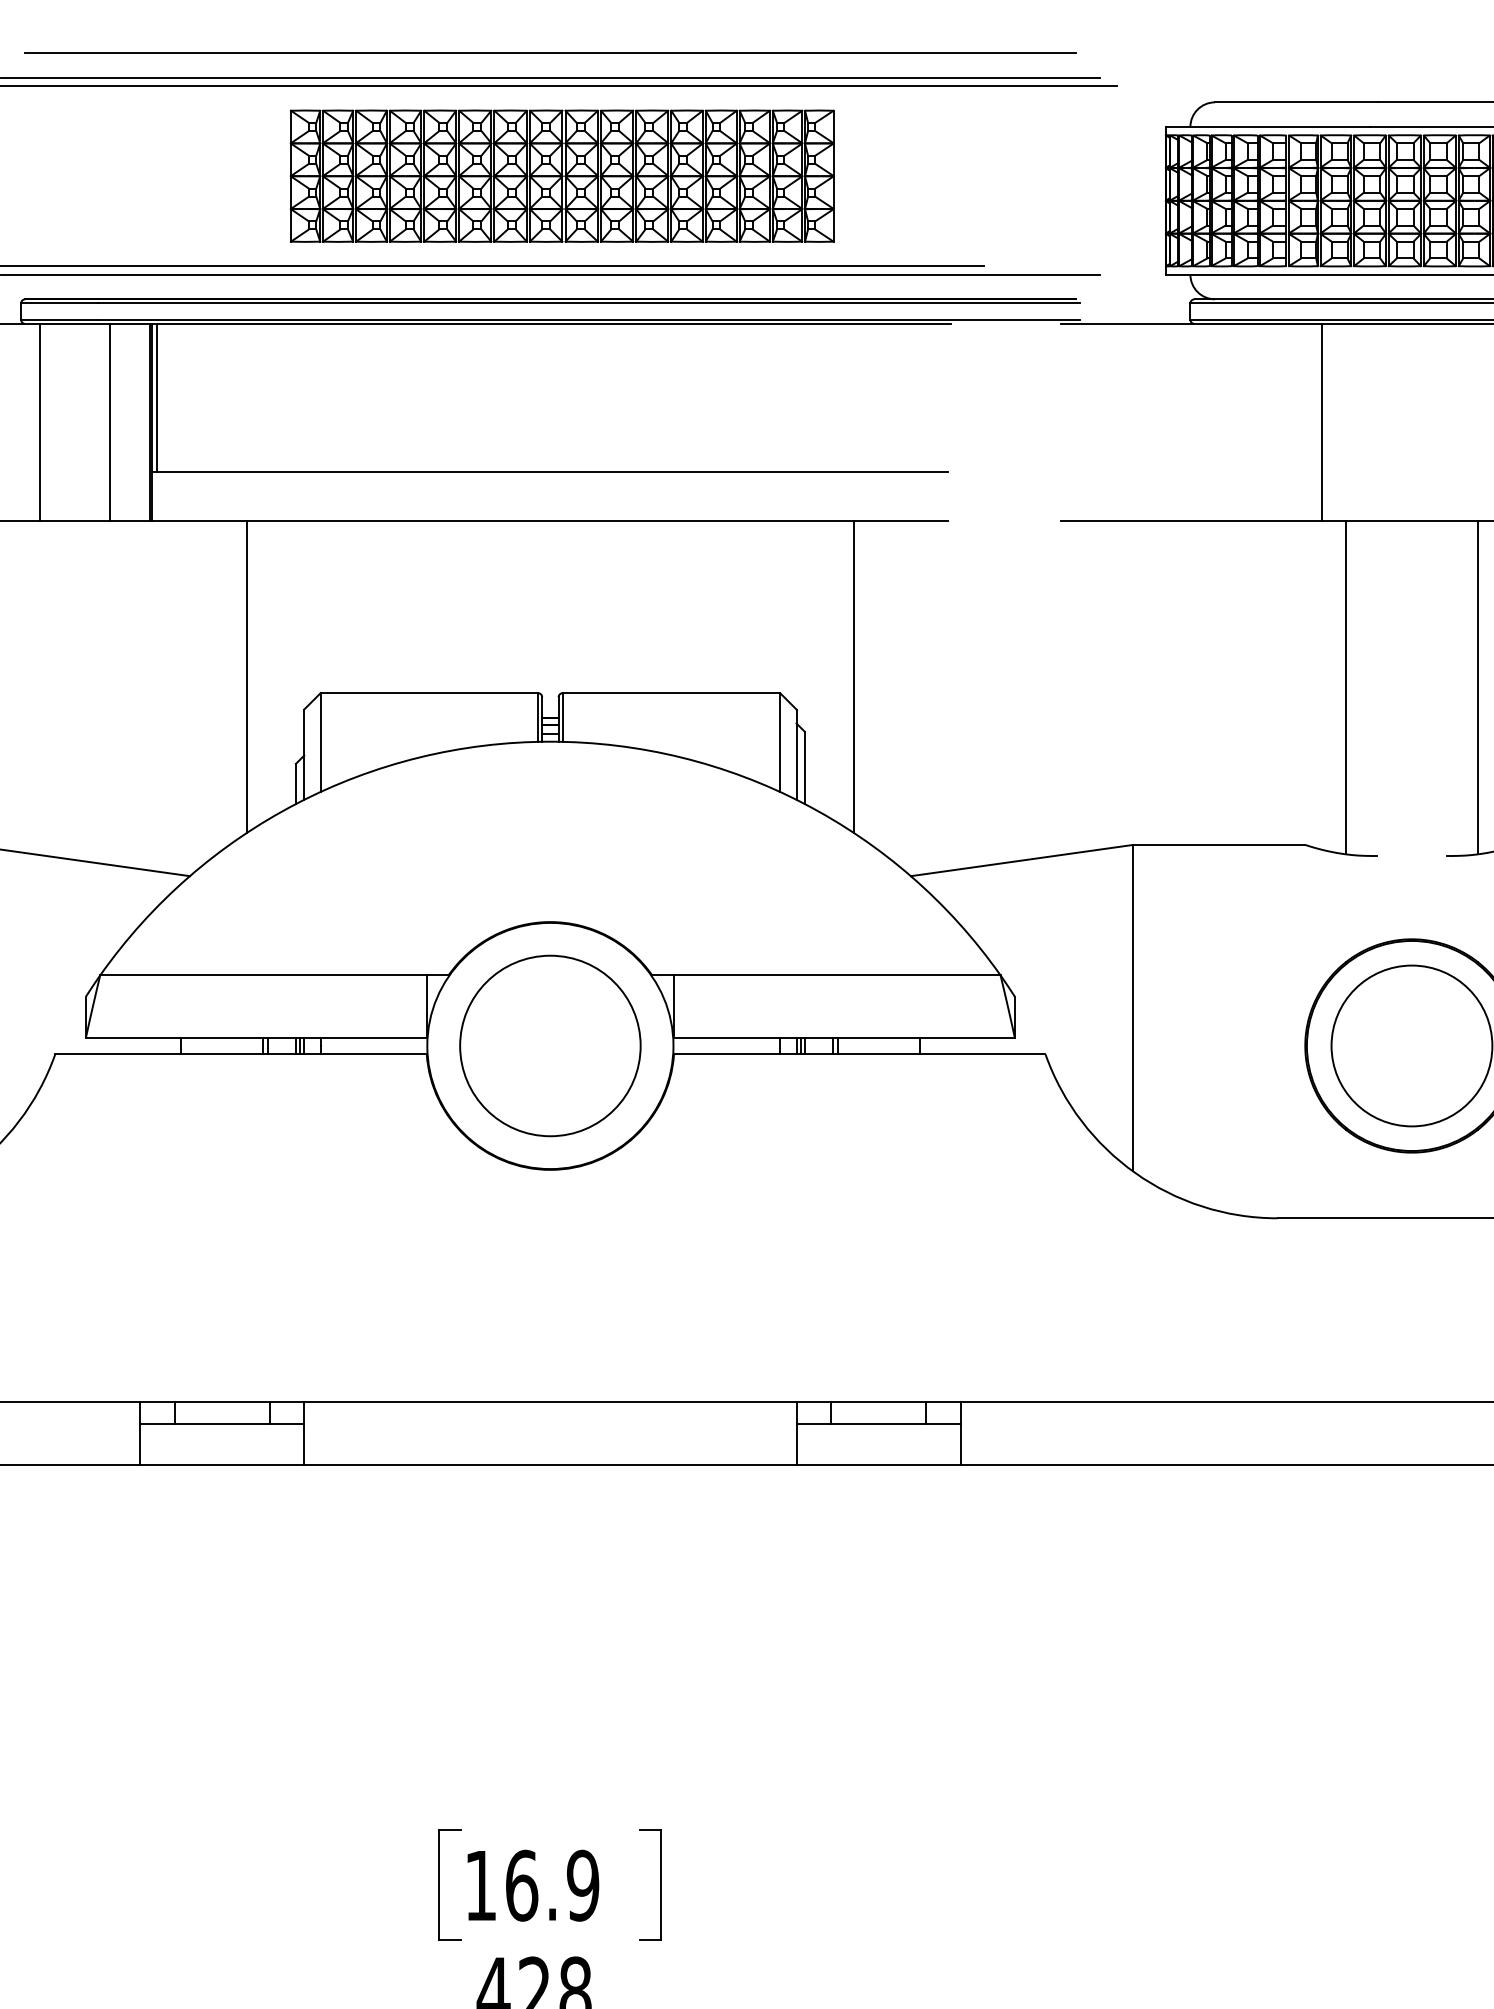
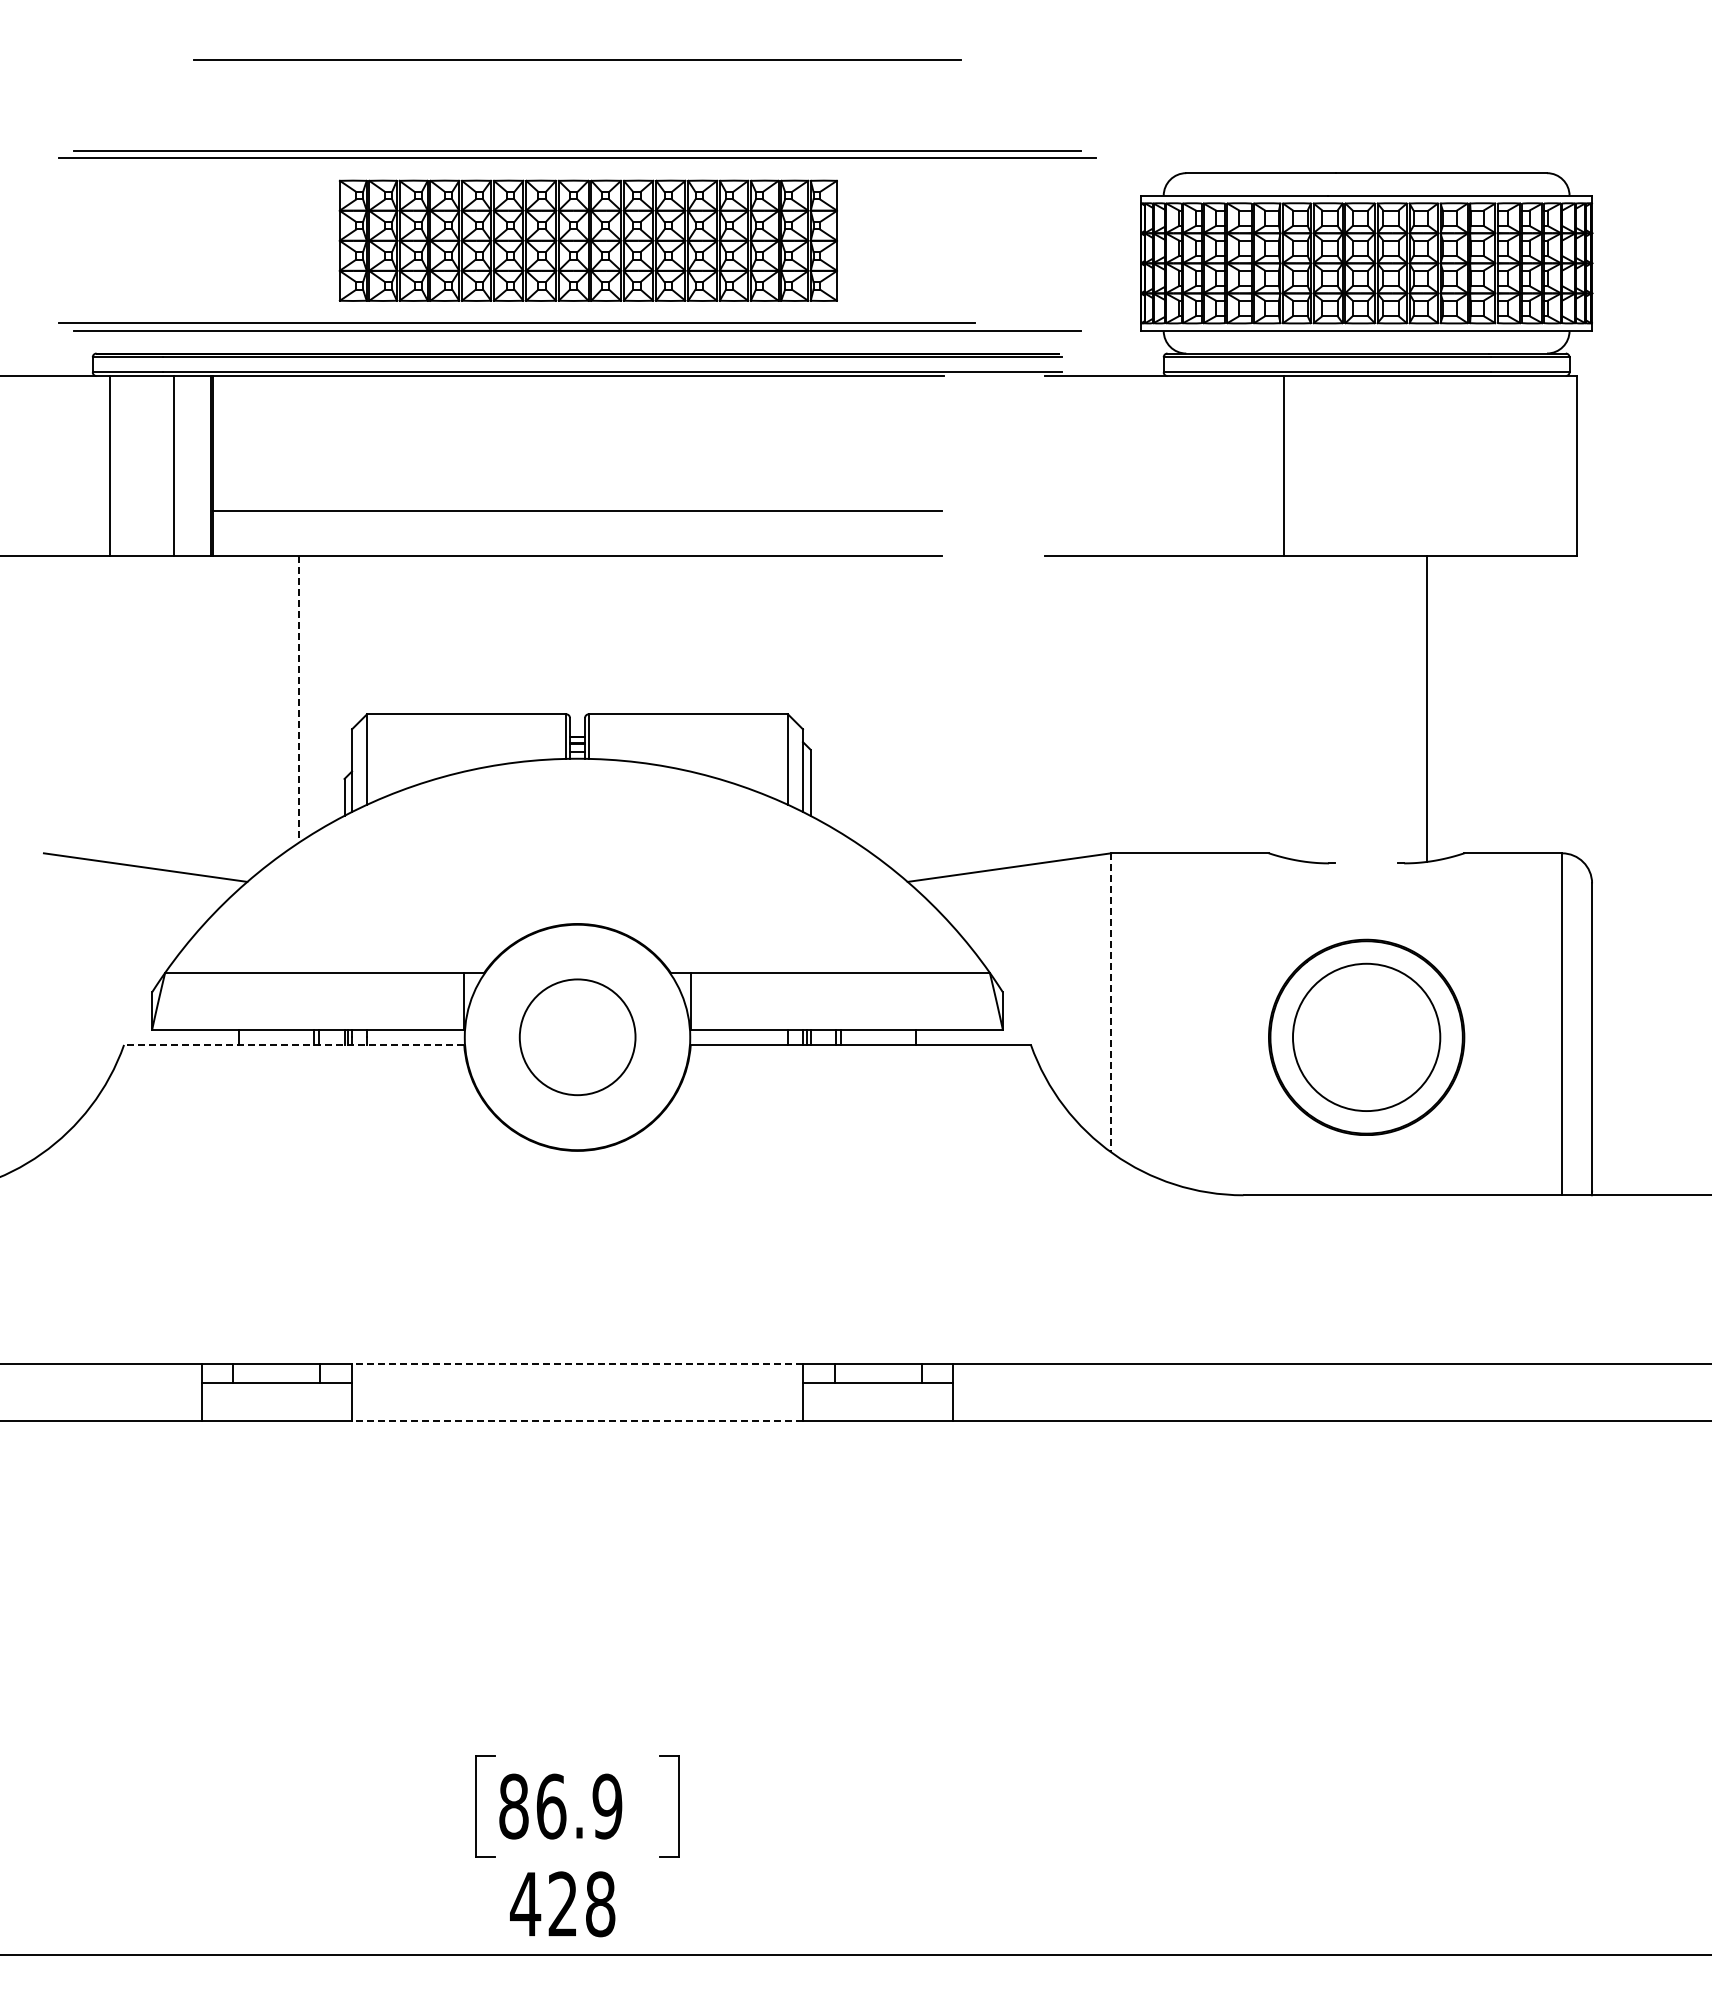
line: (550, 53) -> (577, 128), removed
line: (157, 397) -> (217, 443), removed
line: (246, 677) -> (299, 699), solid -> dashed
line: (853, 677) -> (855, 699), removed
line: (1346, 686) -> (1306, 708), removed
line: (1133, 1008) -> (1111, 1003), solid -> dashed
circle: (550, 1044) -> (577, 1036), size x0.7
line: (240, 1053) -> (293, 1044), solid -> dashed
line: (550, 1401) -> (577, 1363), solid -> dashed
line: (550, 1464) -> (577, 1420), solid -> dashed
text: (480, 1885) -> (513, 1806), 16.9 -> 86.9

